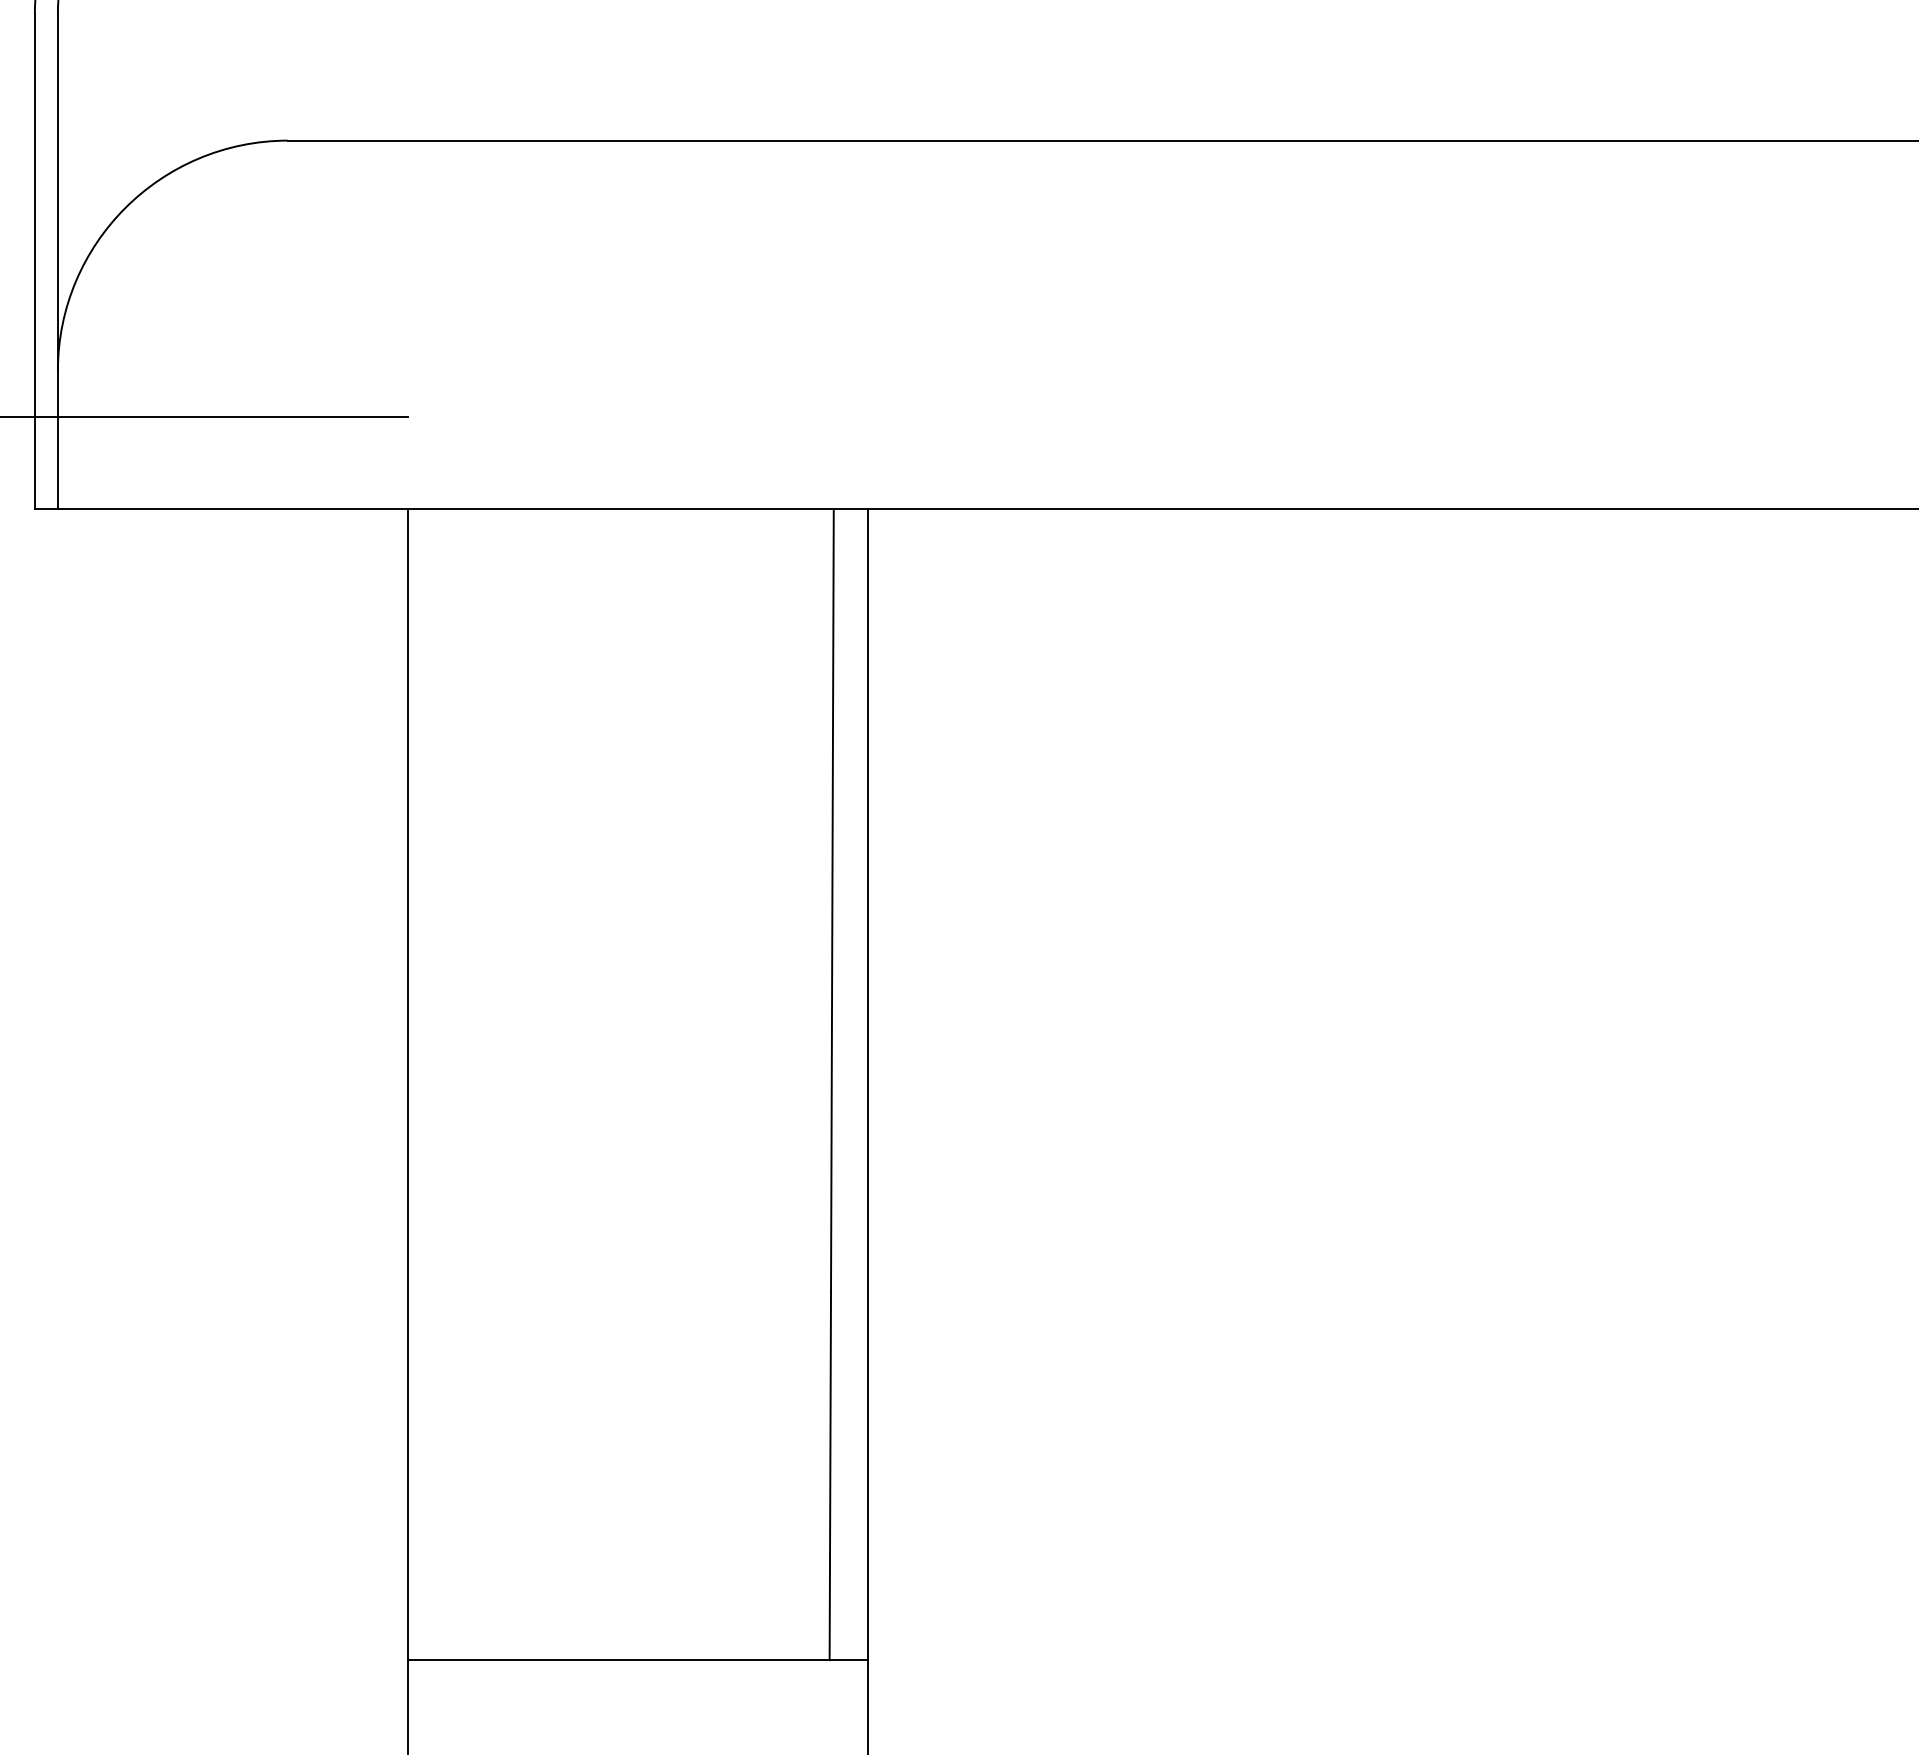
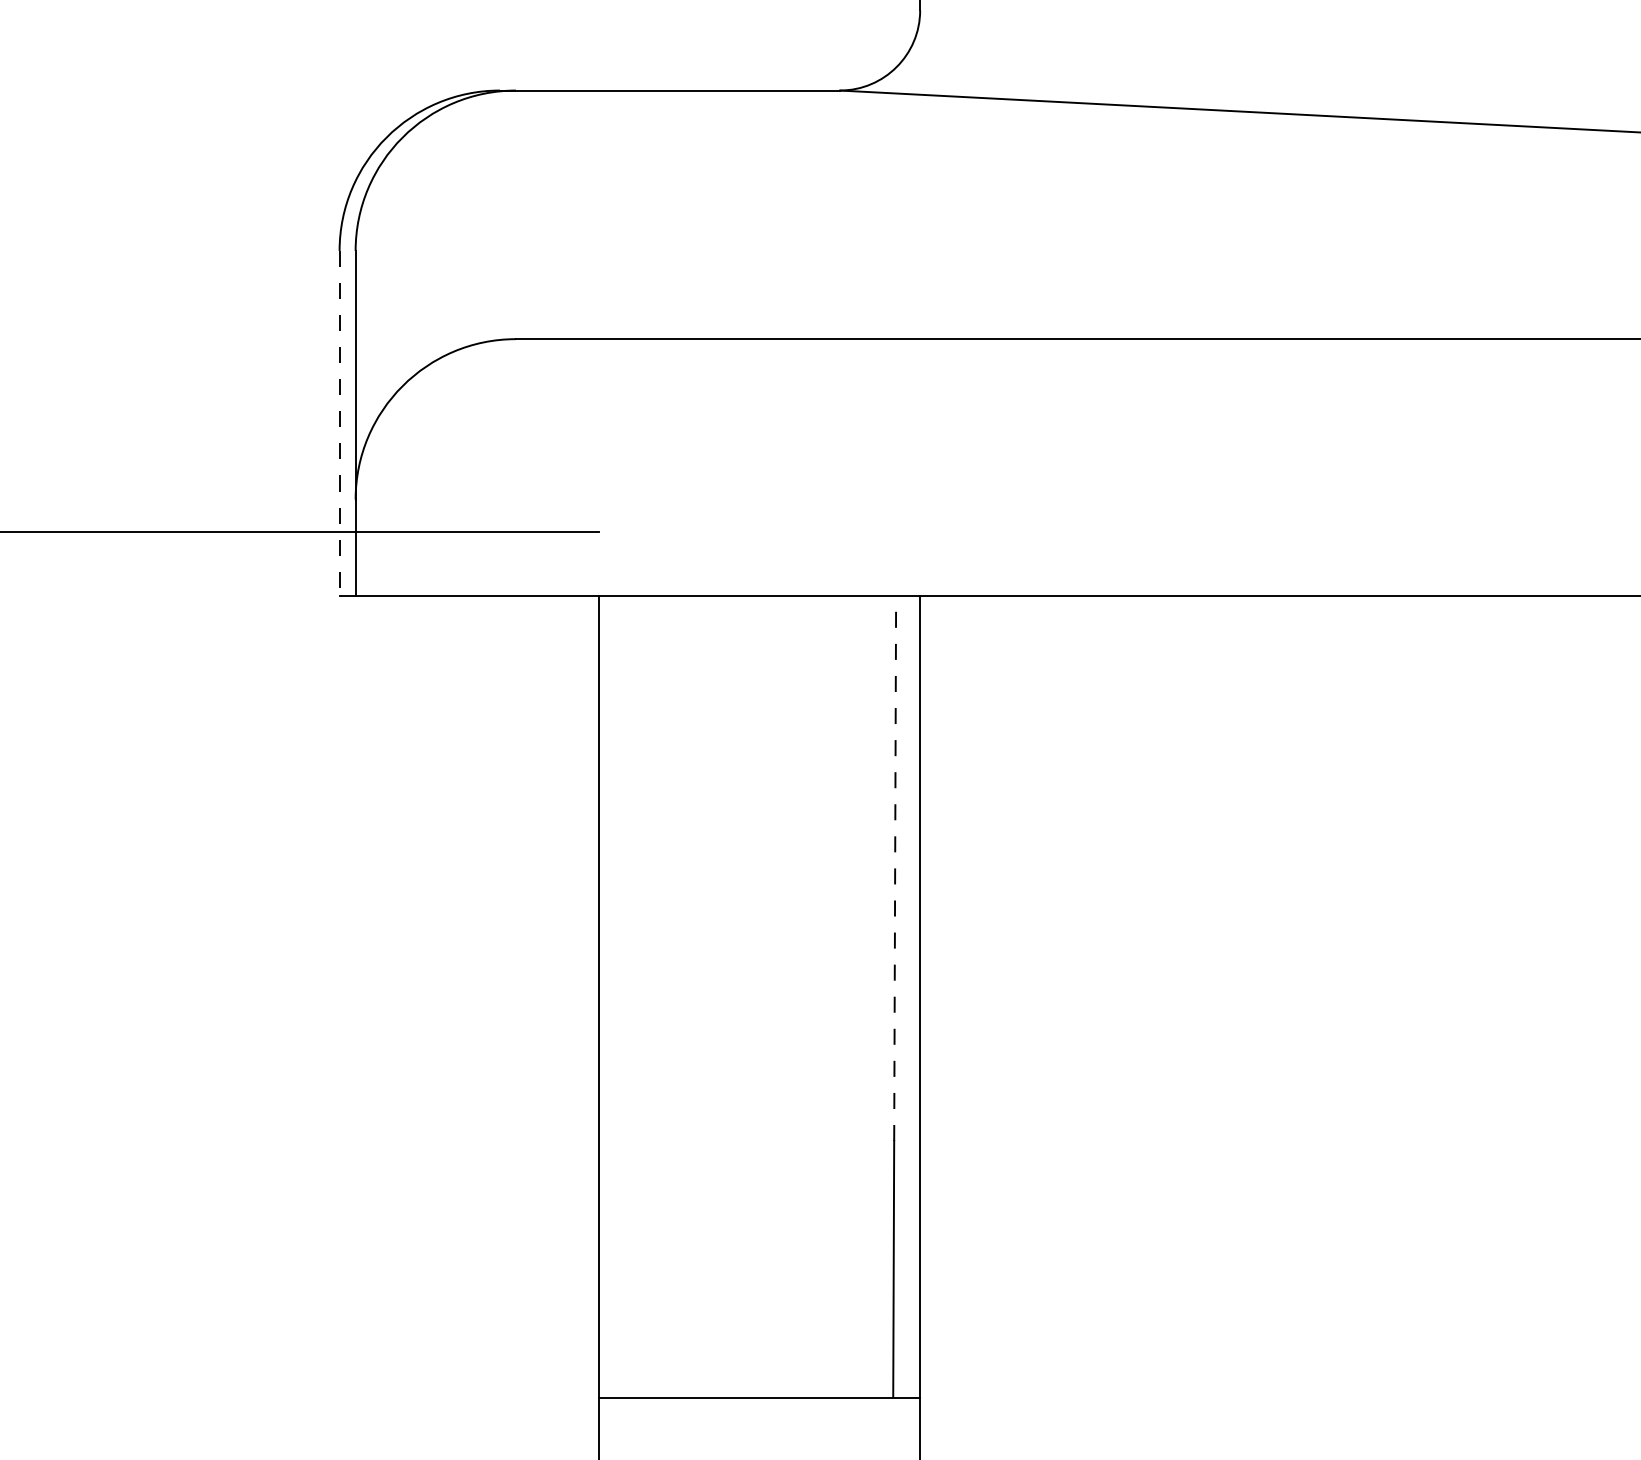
line: (34, 261) -> (339, 423), solid -> dashed
line: (832, 900) -> (895, 868), solid -> dashed

